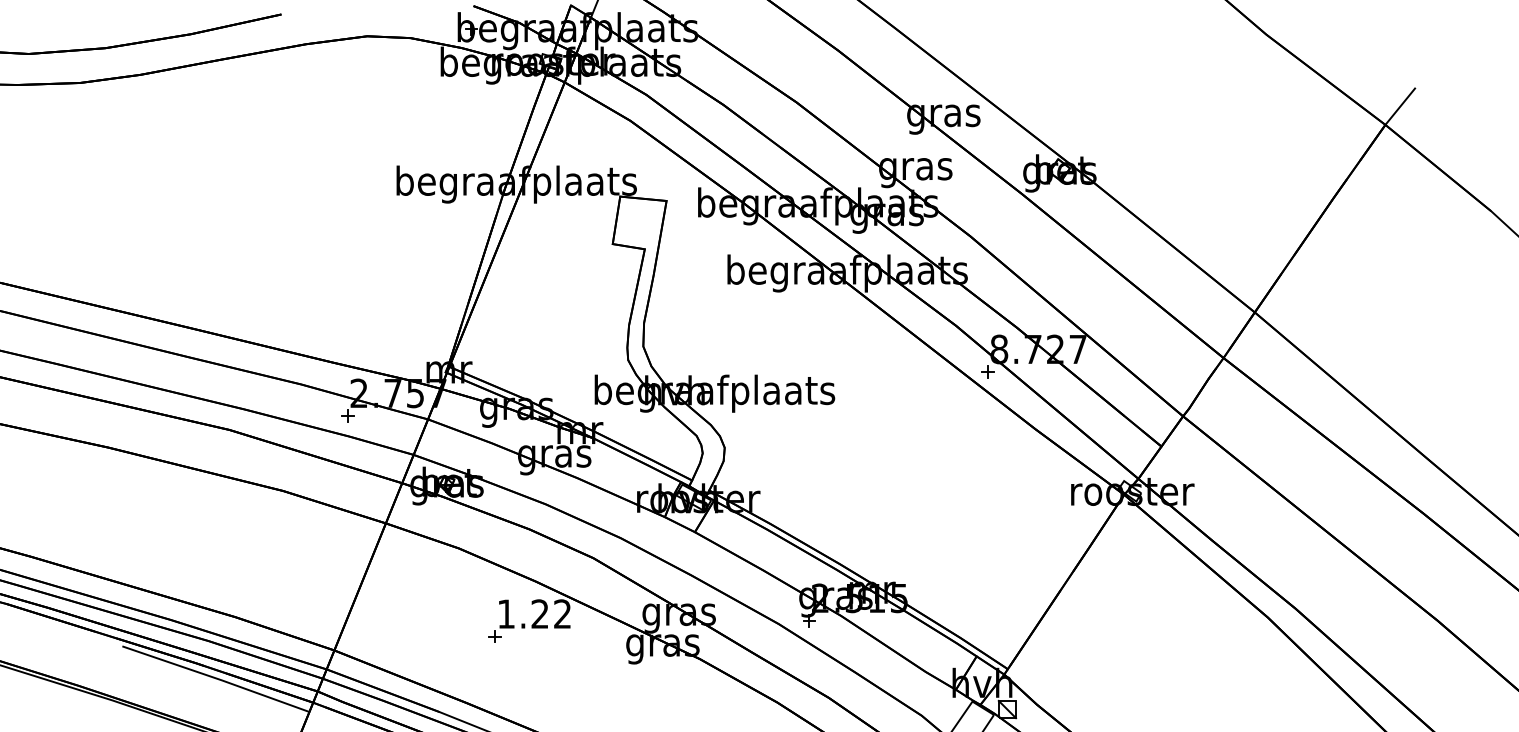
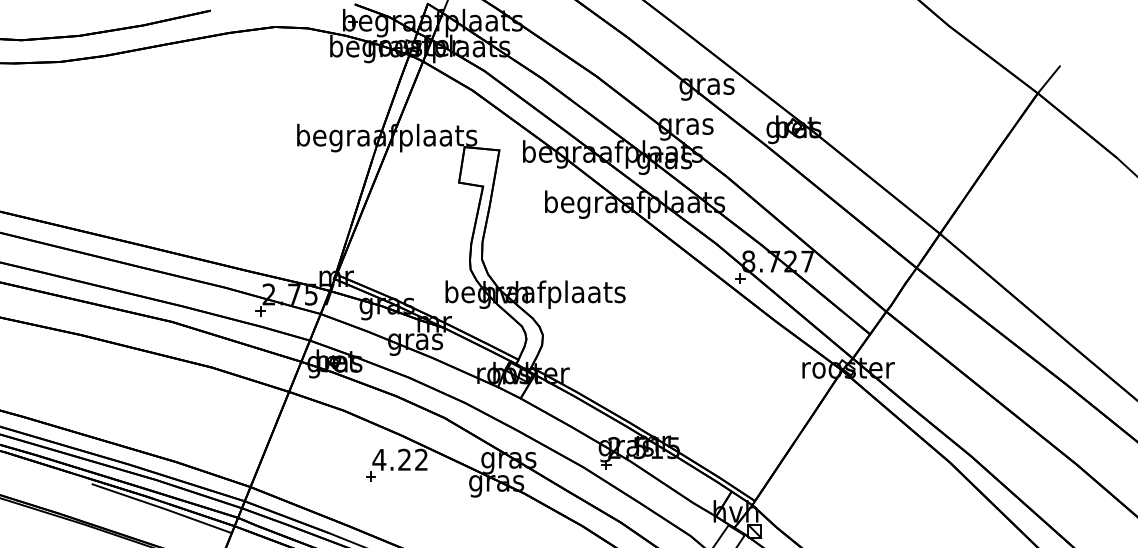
text: (506, 613) -> (379, 459), 1.22 -> 4.22

